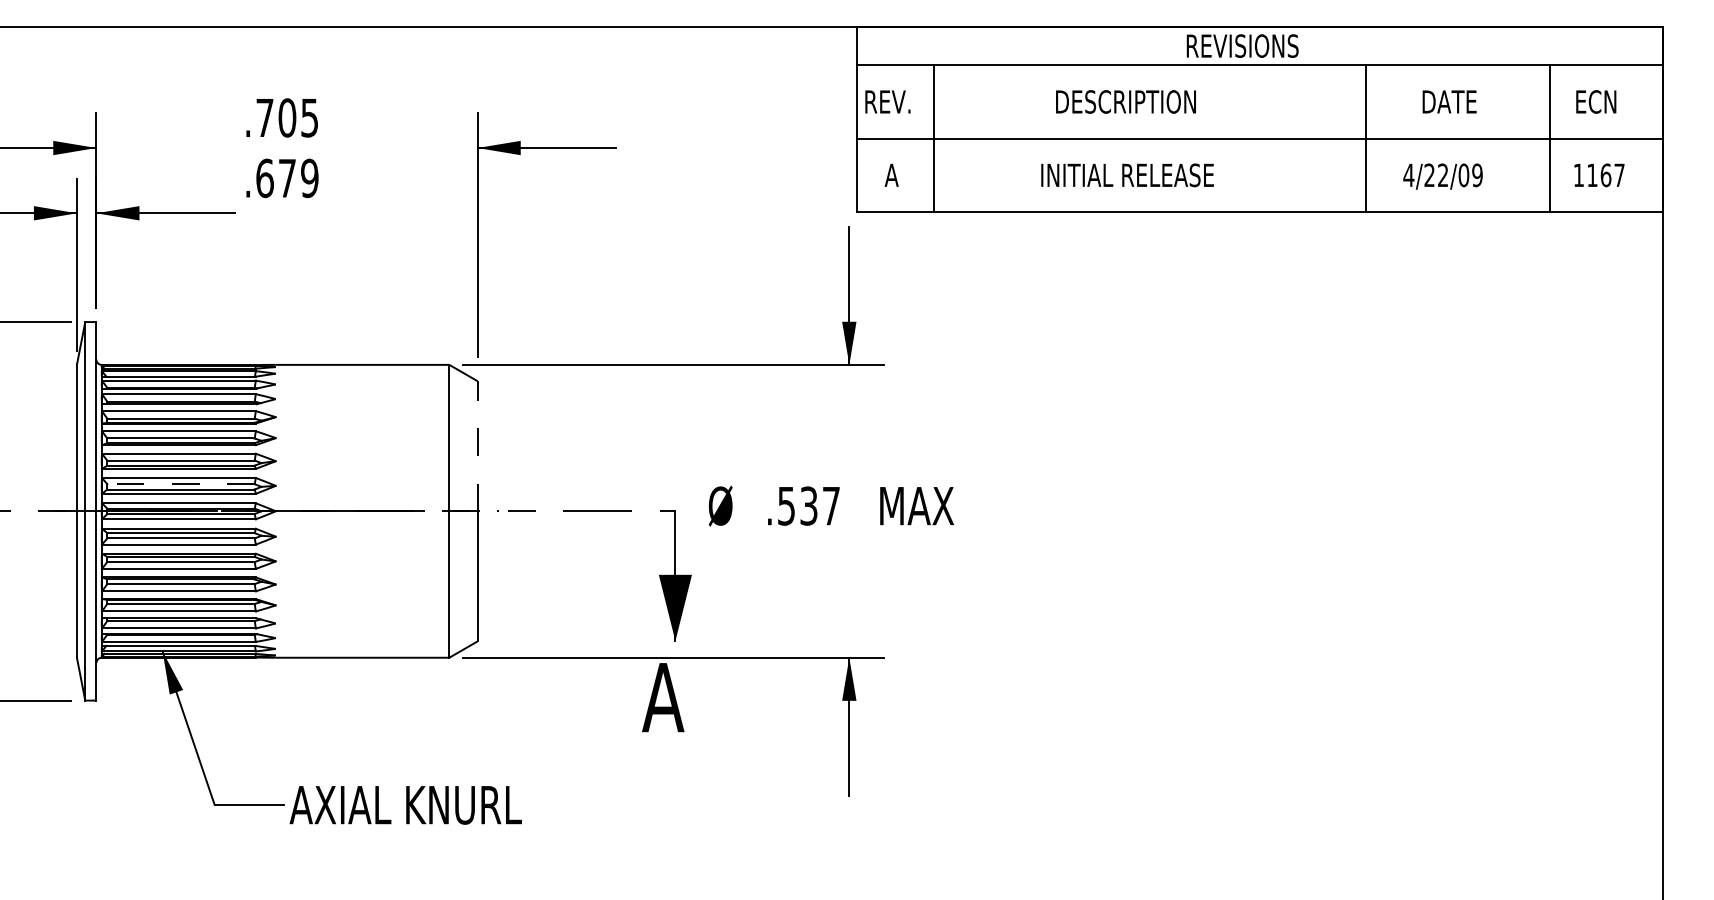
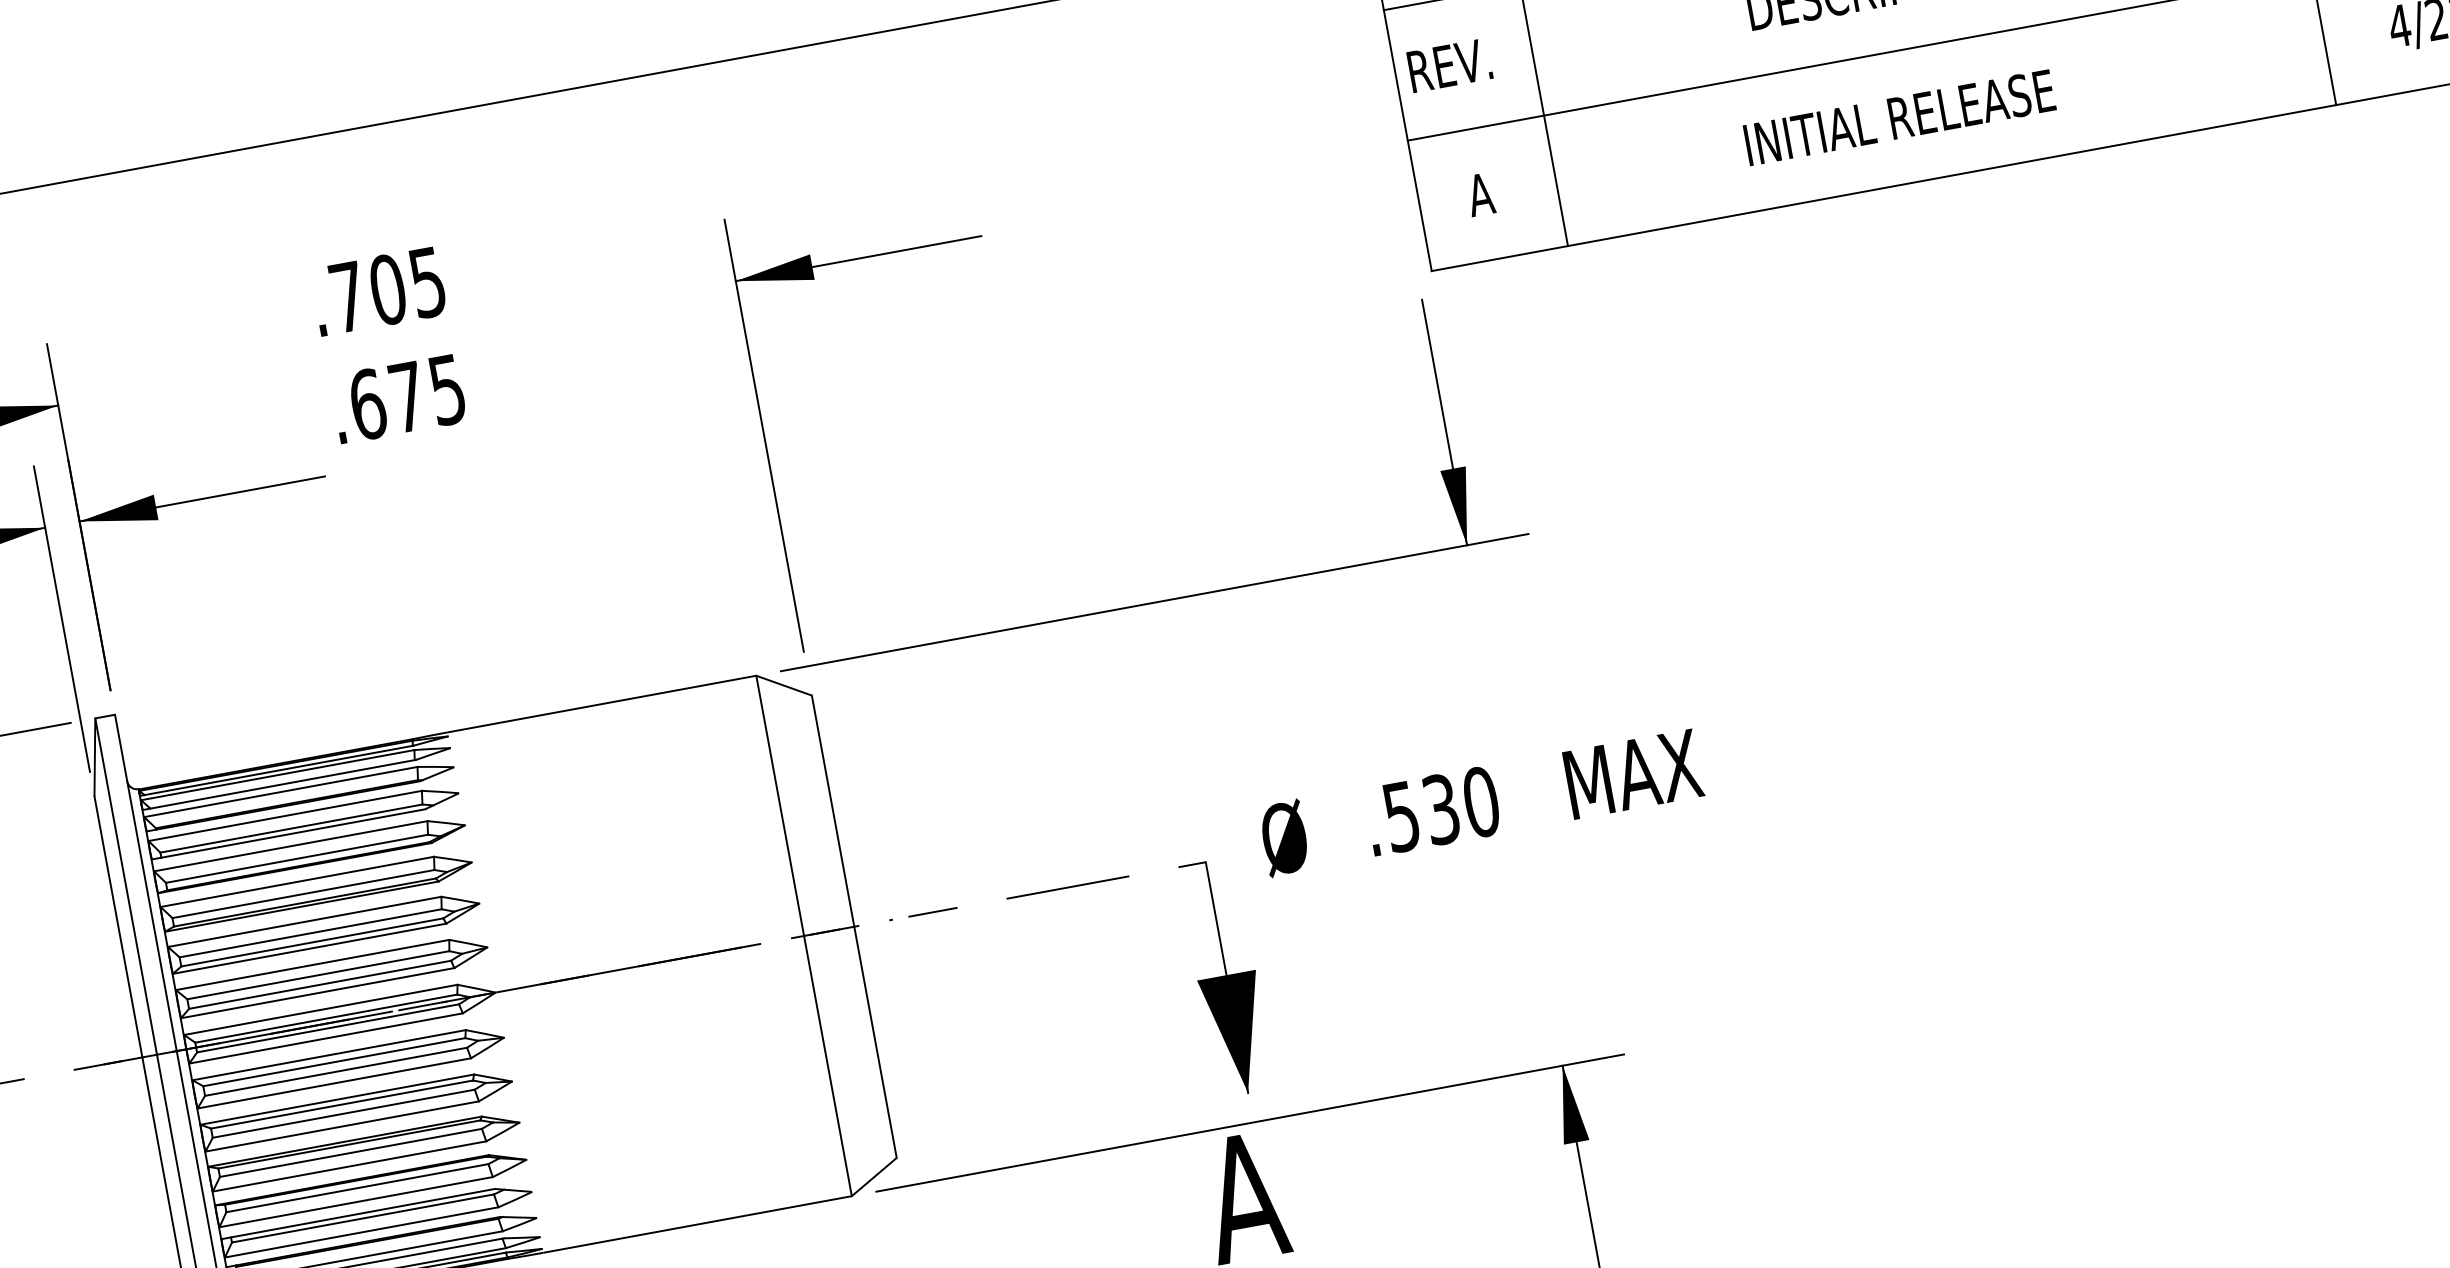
text: (309, 177) -> (446, 388), .679 -> .675
line: (477, 445) -> (832, 809), dashed -> solid
line: (181, 484) -> (319, 975), dashed -> solid
text: (831, 505) -> (1481, 801), .537 -> .530

